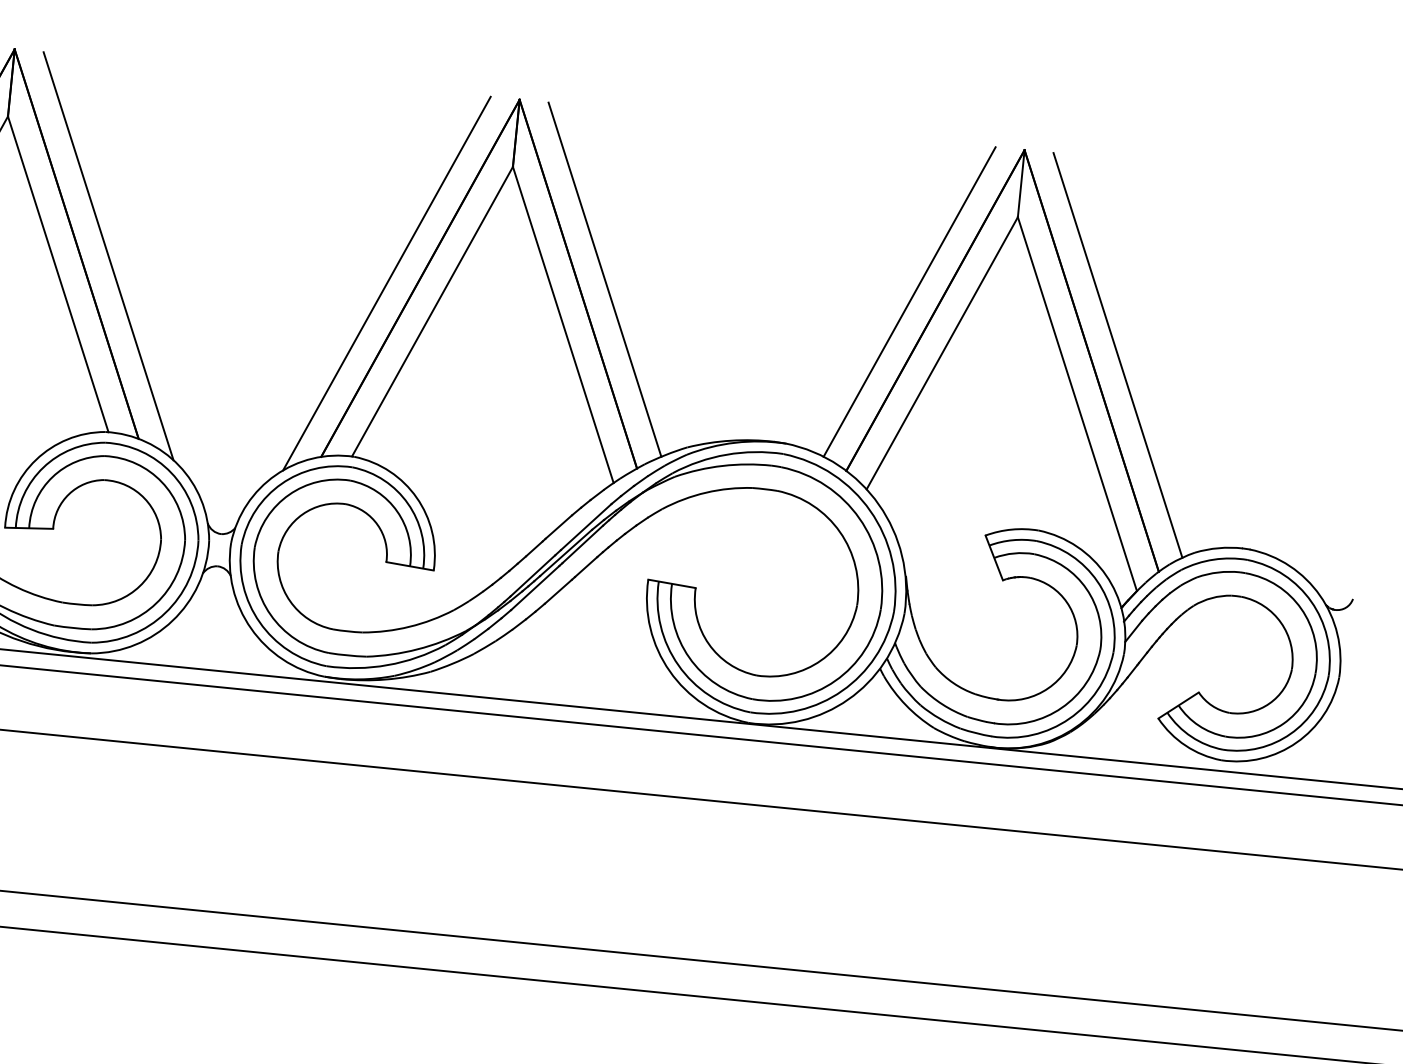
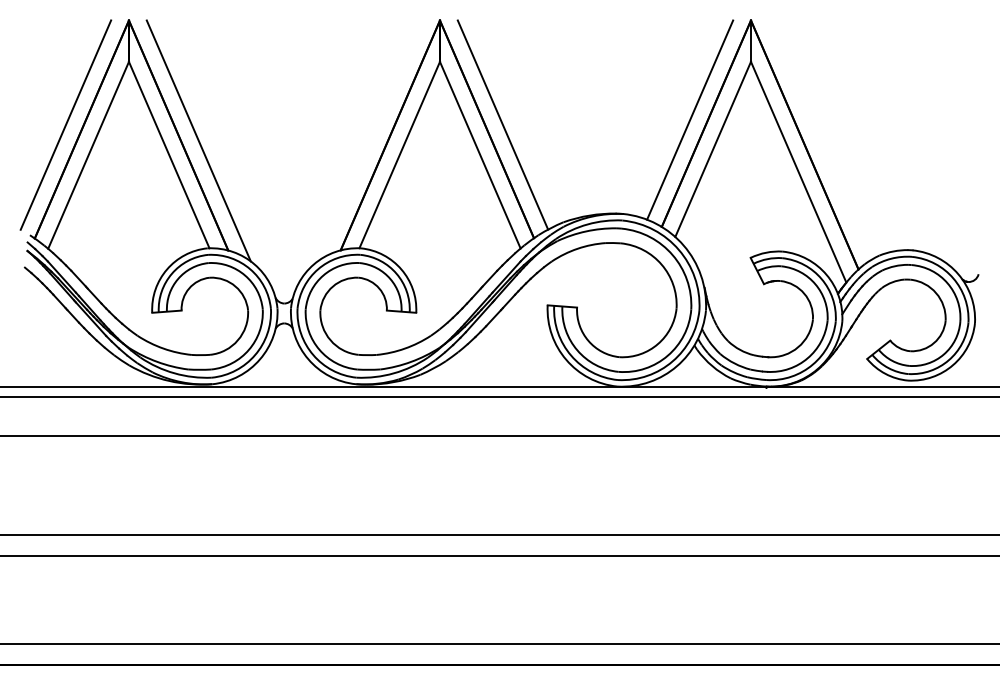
line: (387, 283) -> (370, 140), removed
line: (1118, 354) -> (820, 139), removed

